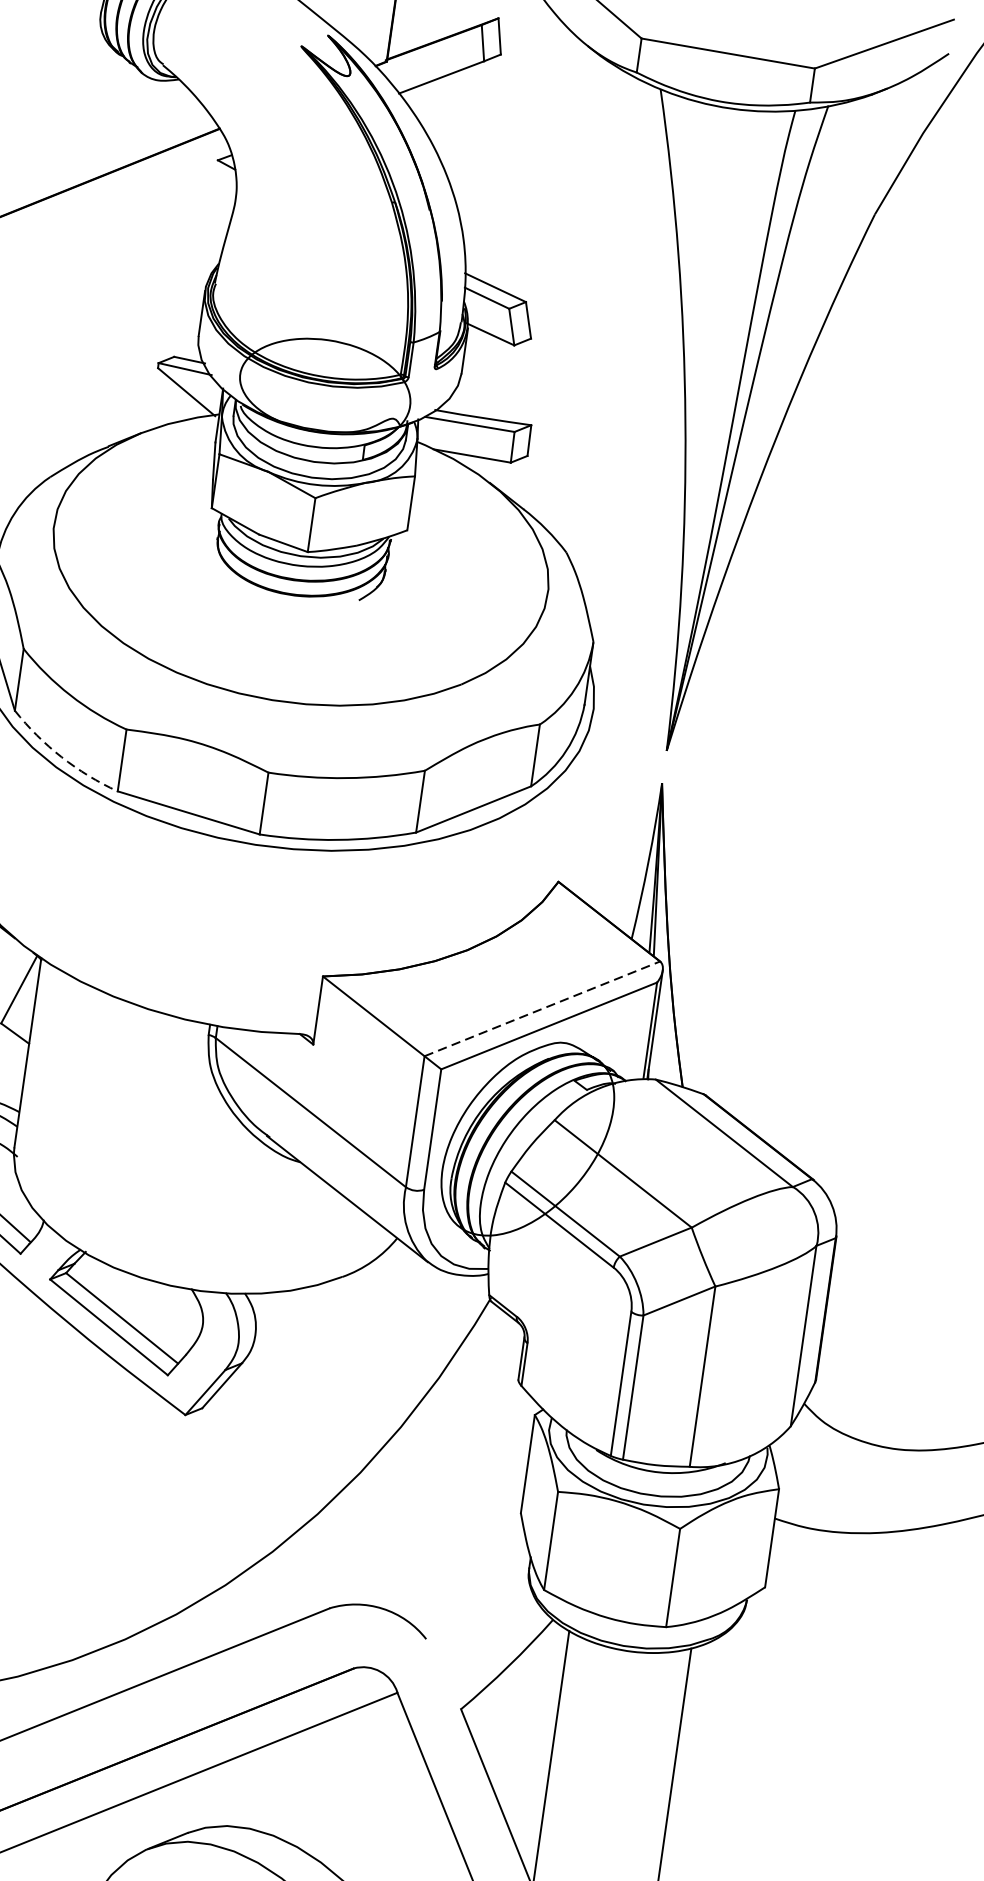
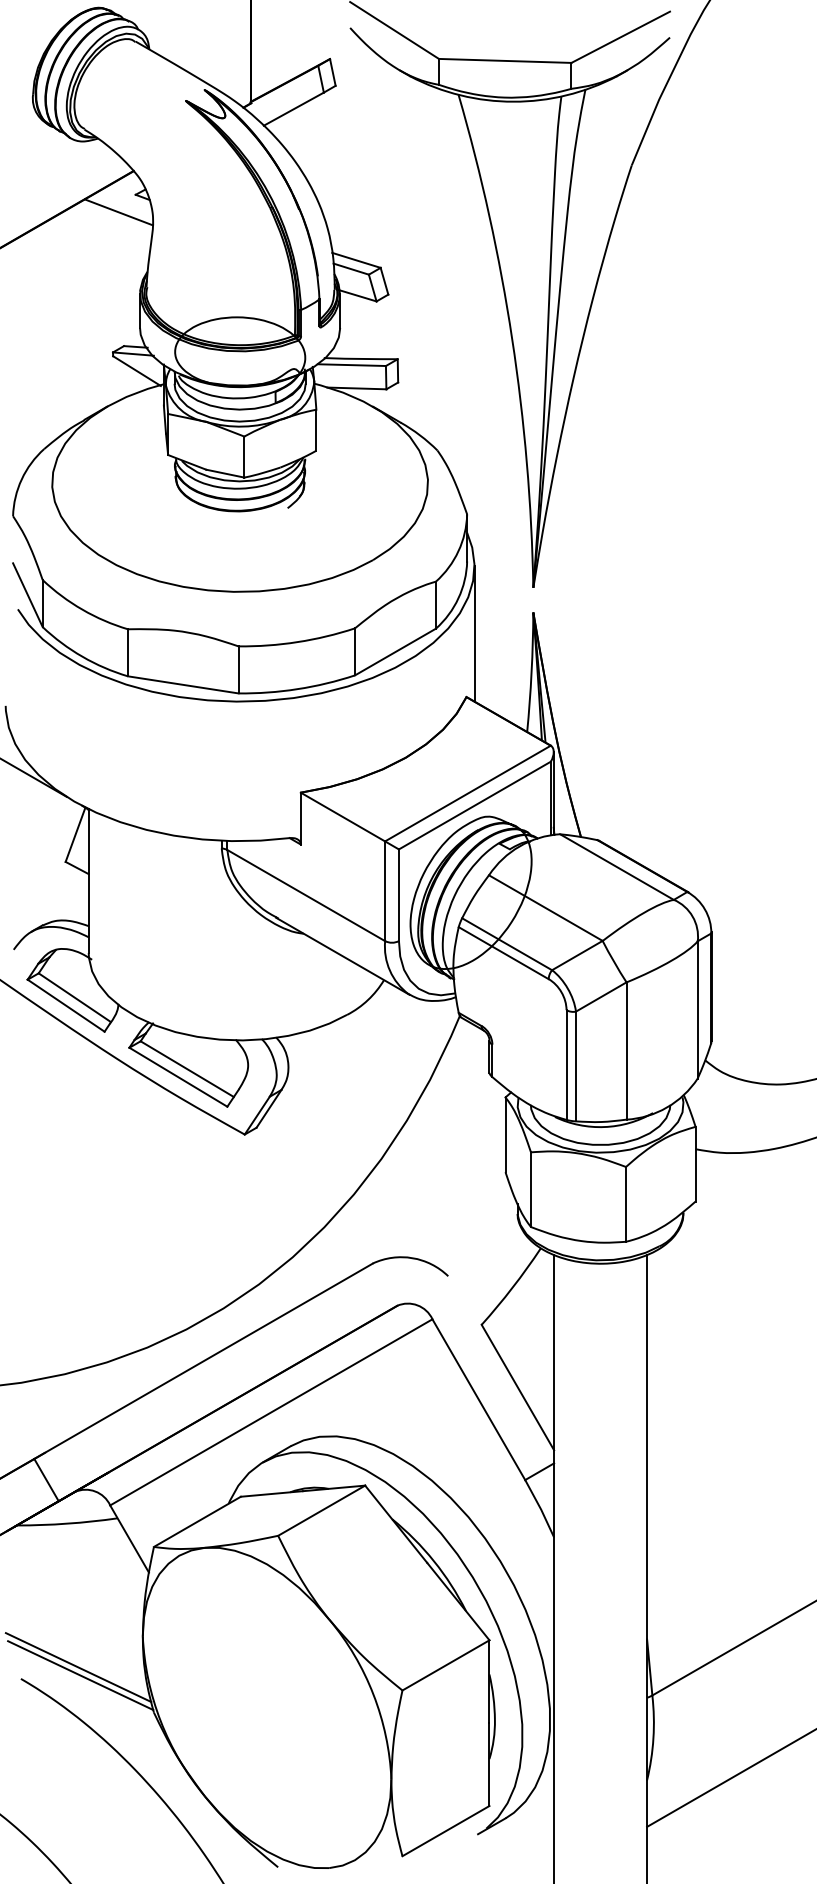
line: (191, 180) -> (118, 212), added
arc: (61, 756) -> (82, 656), dashed -> solid
line: (580, 799) -> (474, 633), added
line: (541, 1008) -> (467, 793), dashed -> solid

